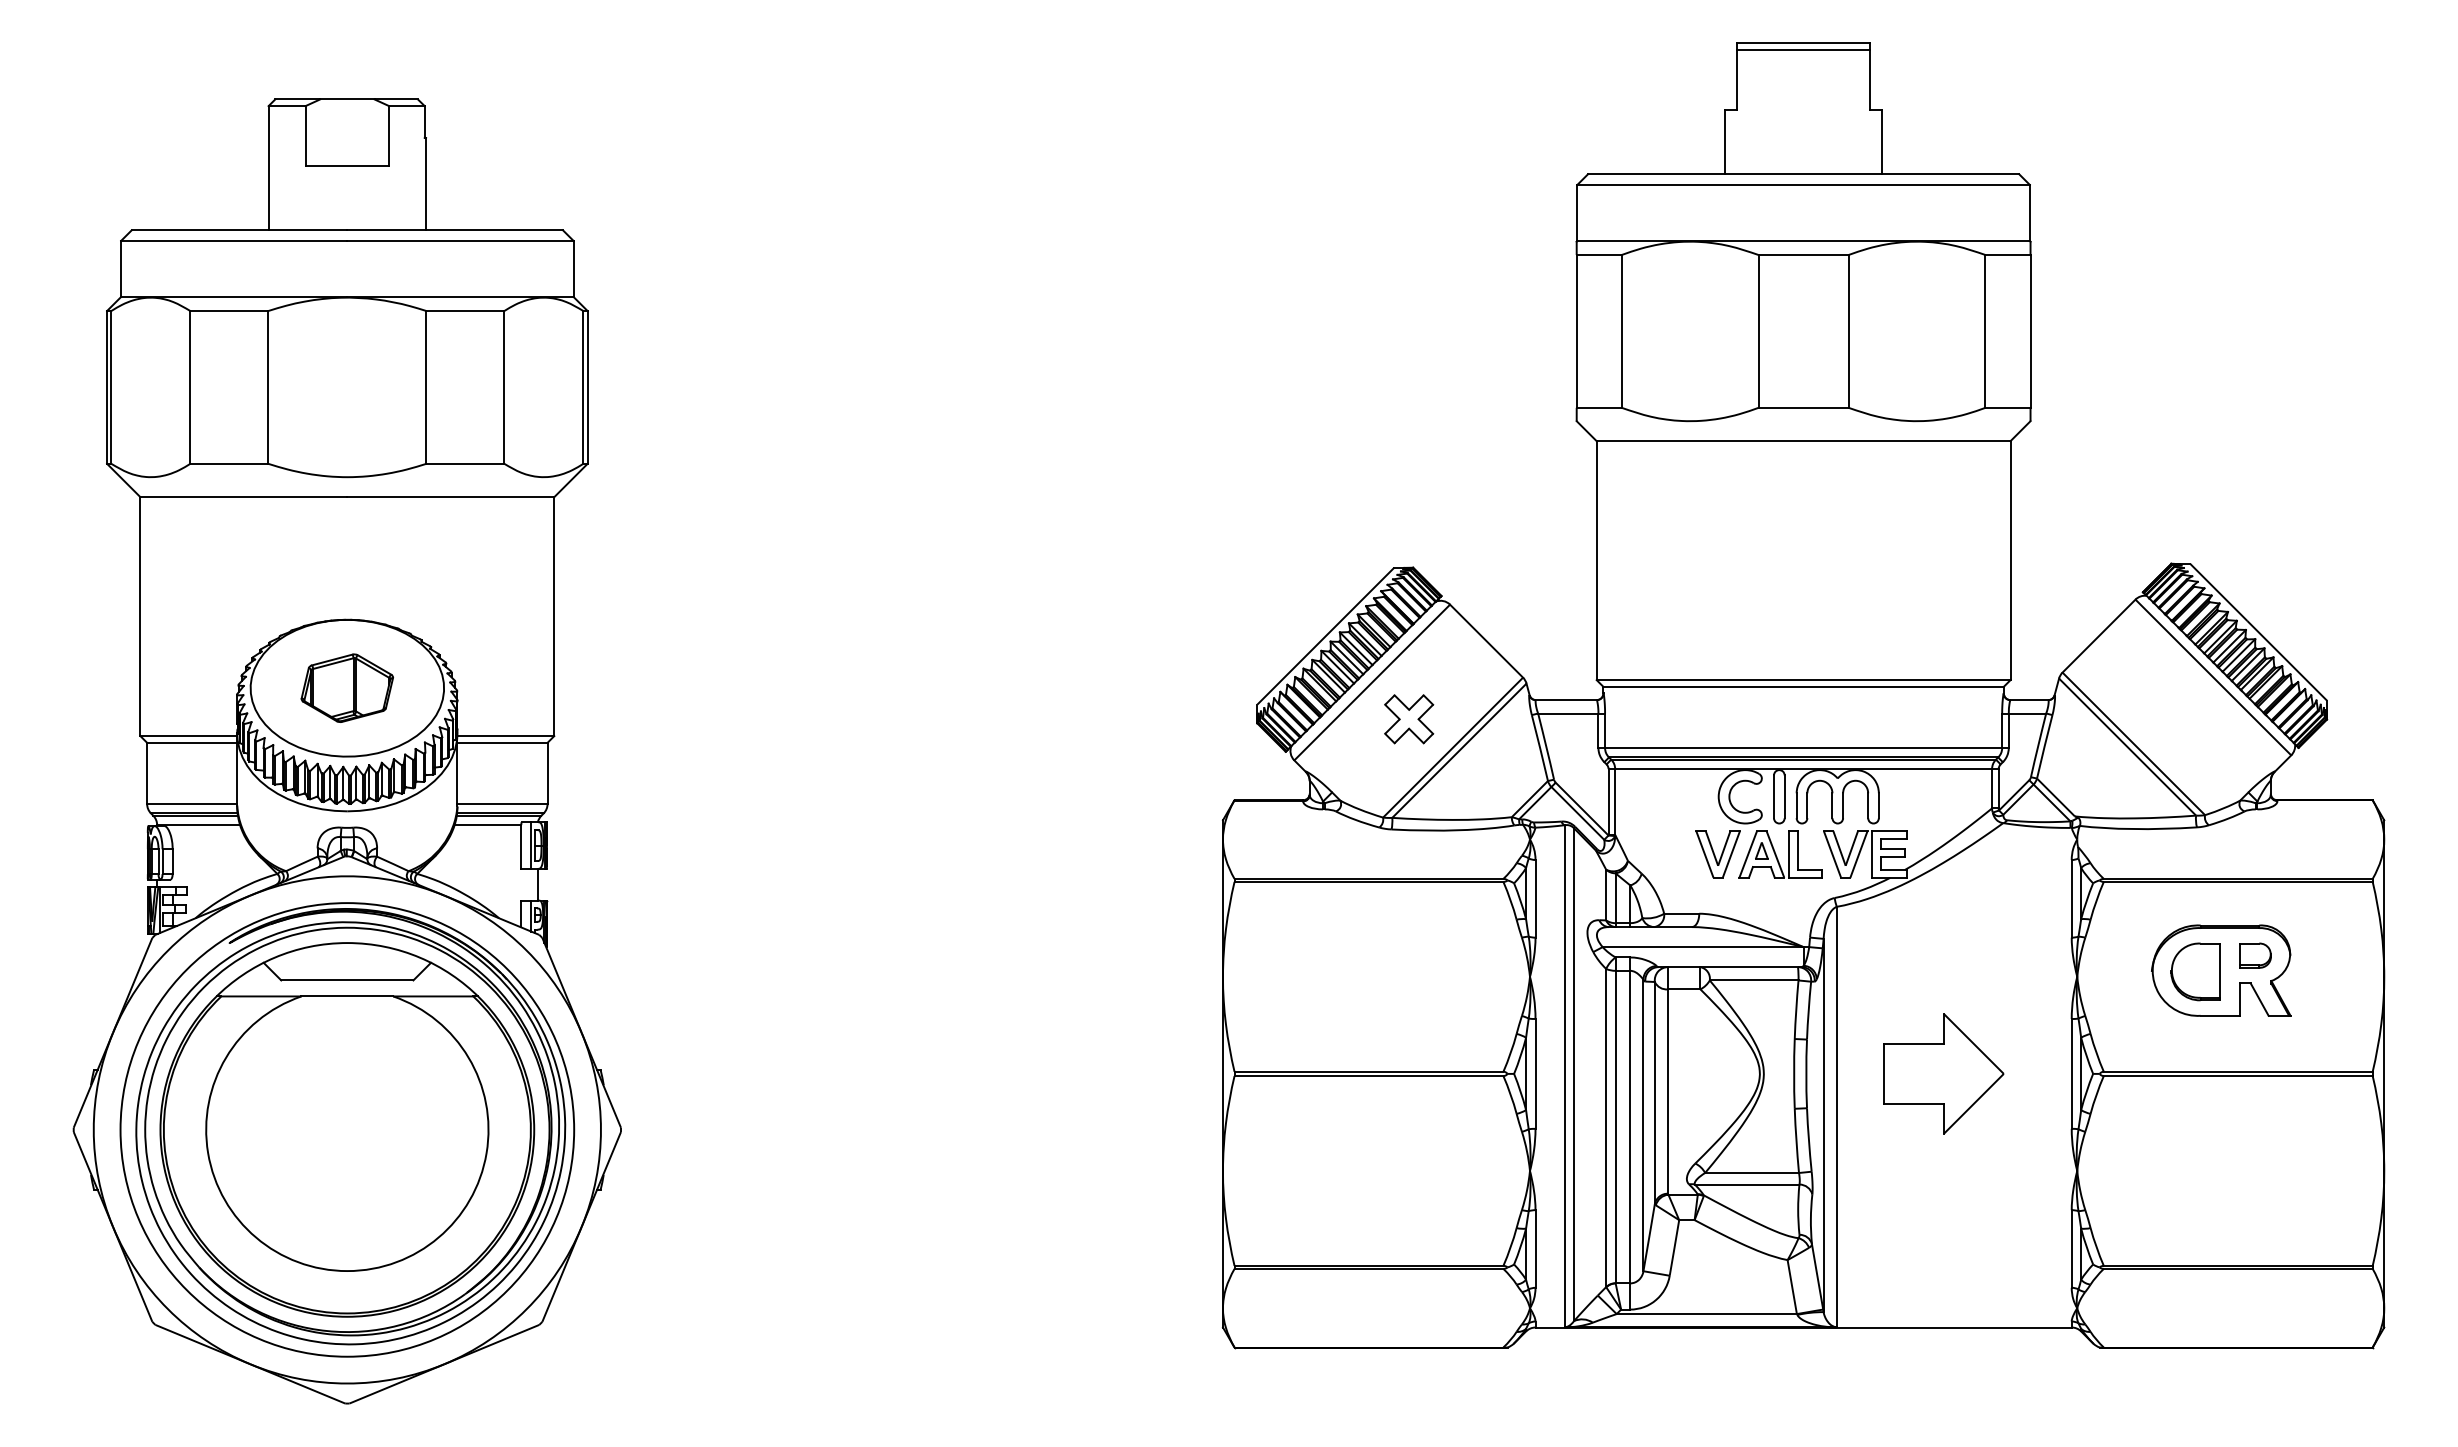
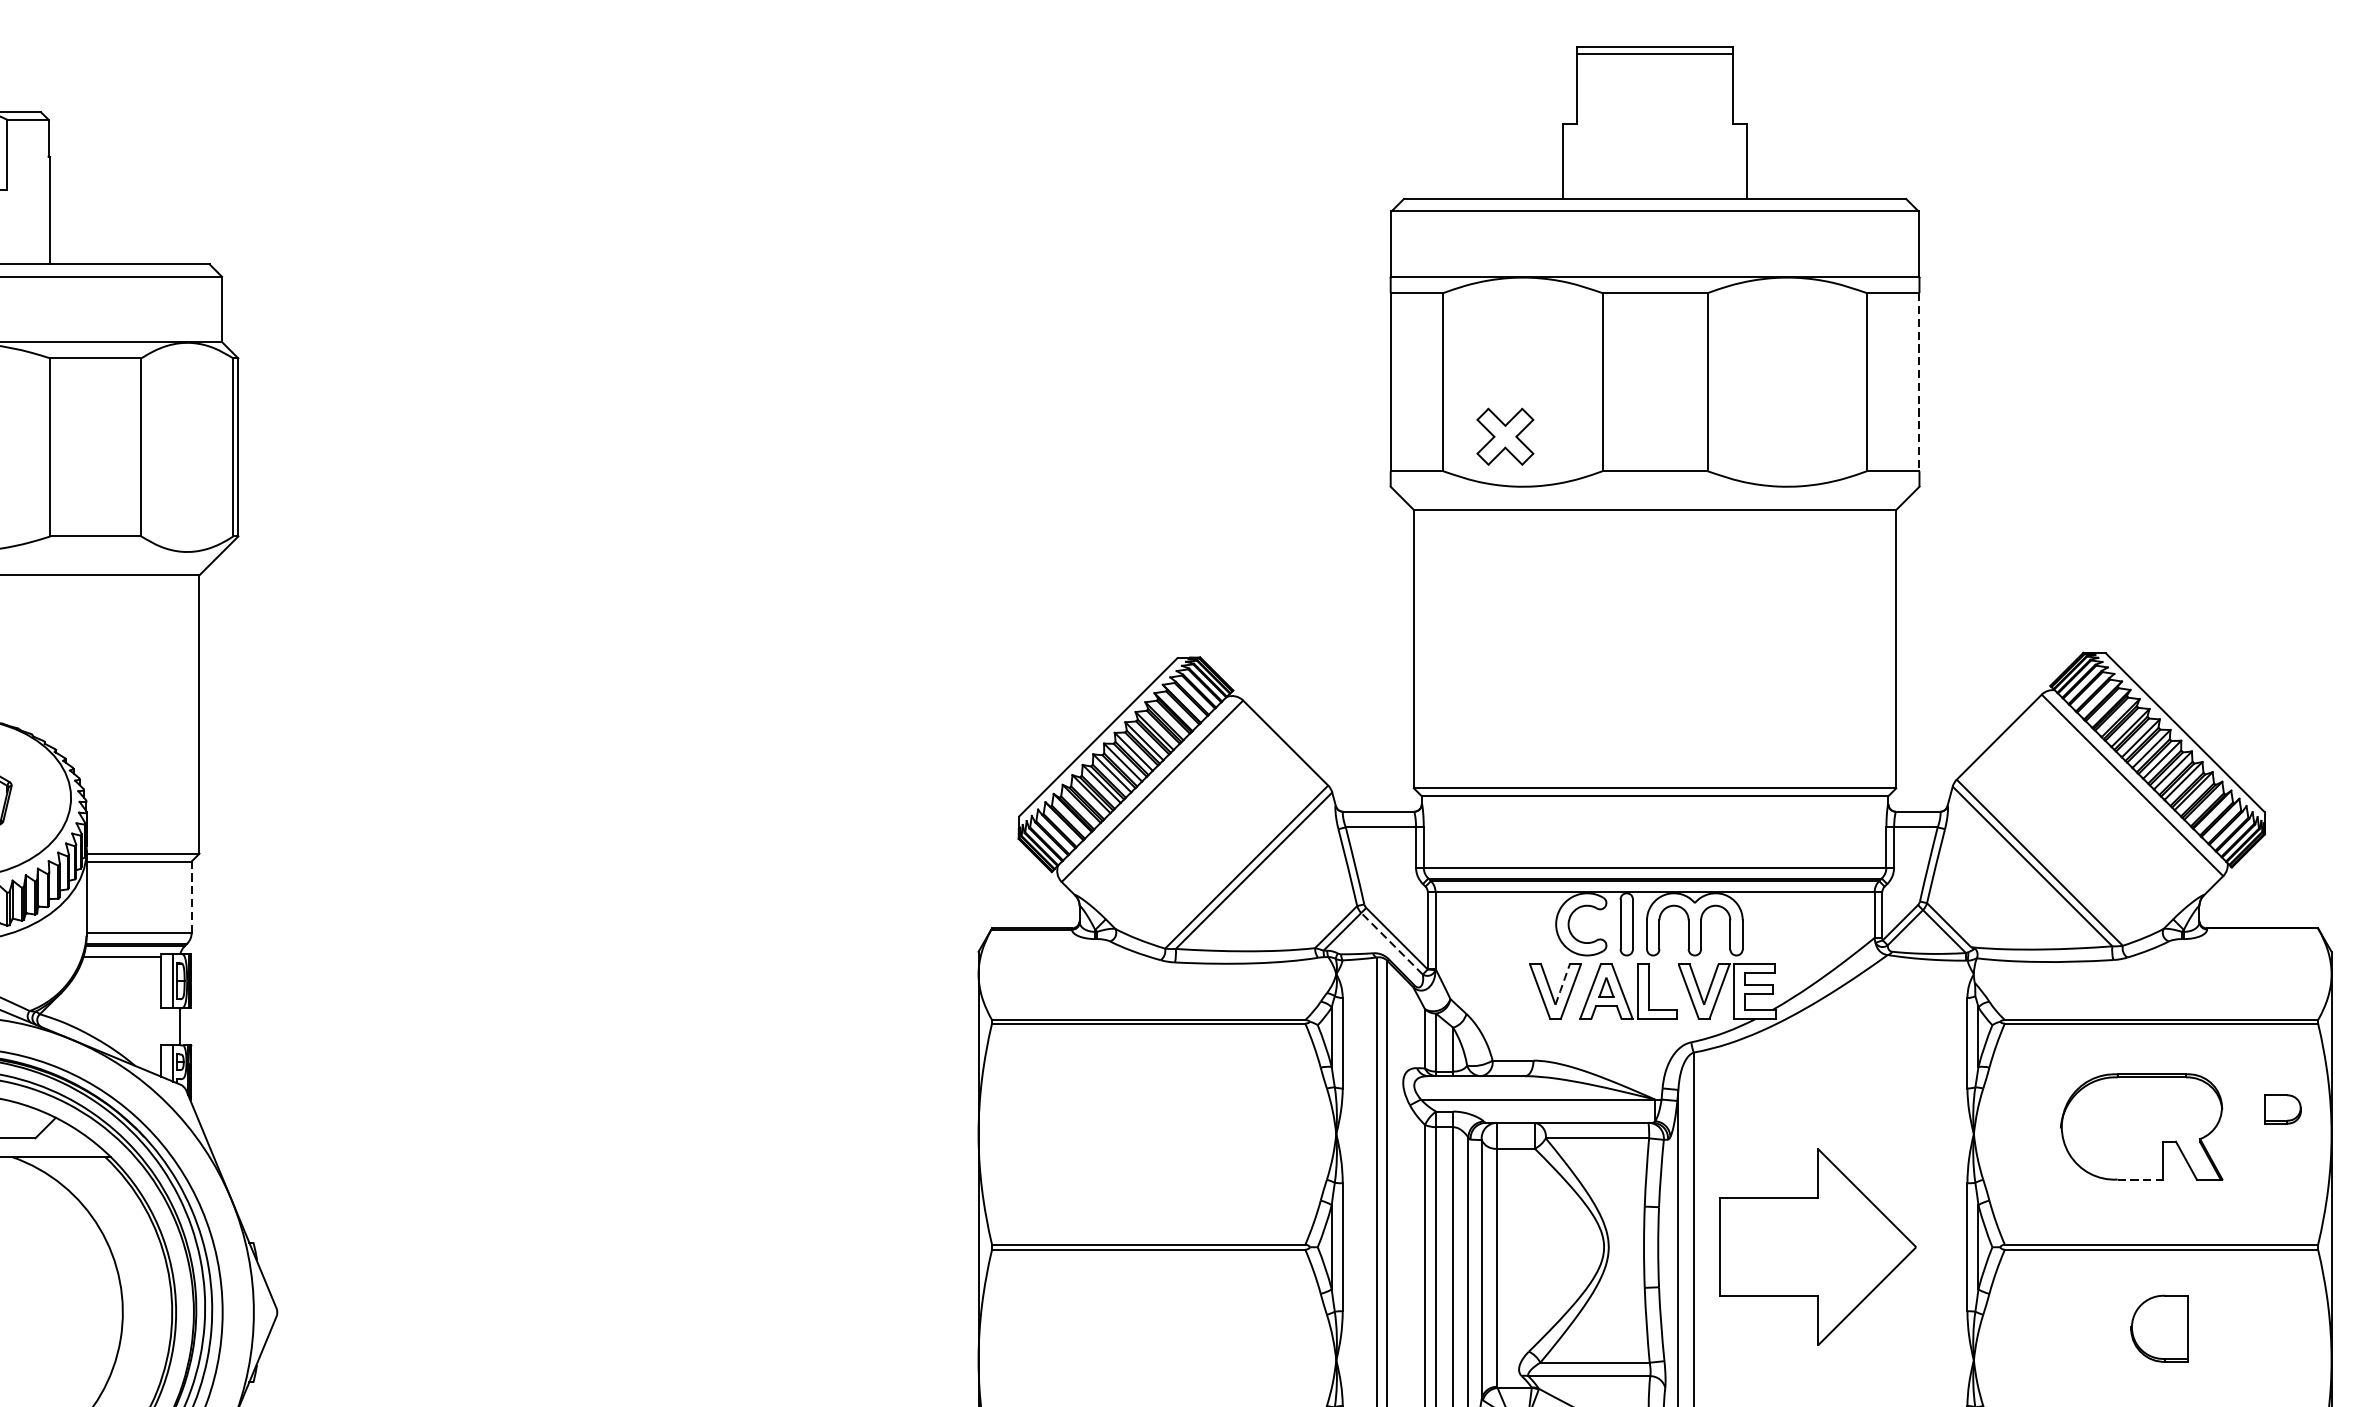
line: (2030, 331) -> (1919, 382), solid -> dashed
part: (1409, 719) -> (1505, 437), moved
line: (547, 773) -> (191, 897), solid -> dashed
line: (1577, 813) -> (1391, 943), solid -> dashed
line: (1724, 848) -> (1562, 984), solid -> dashed
part: (2255, 955) -> (2282, 1109), moved
part: (2195, 971) -> (2159, 1328), moved
line: (2220, 1015) -> (2140, 1179), solid -> dashed
part: (1943, 1073) -> (1818, 1246), size x1.4

